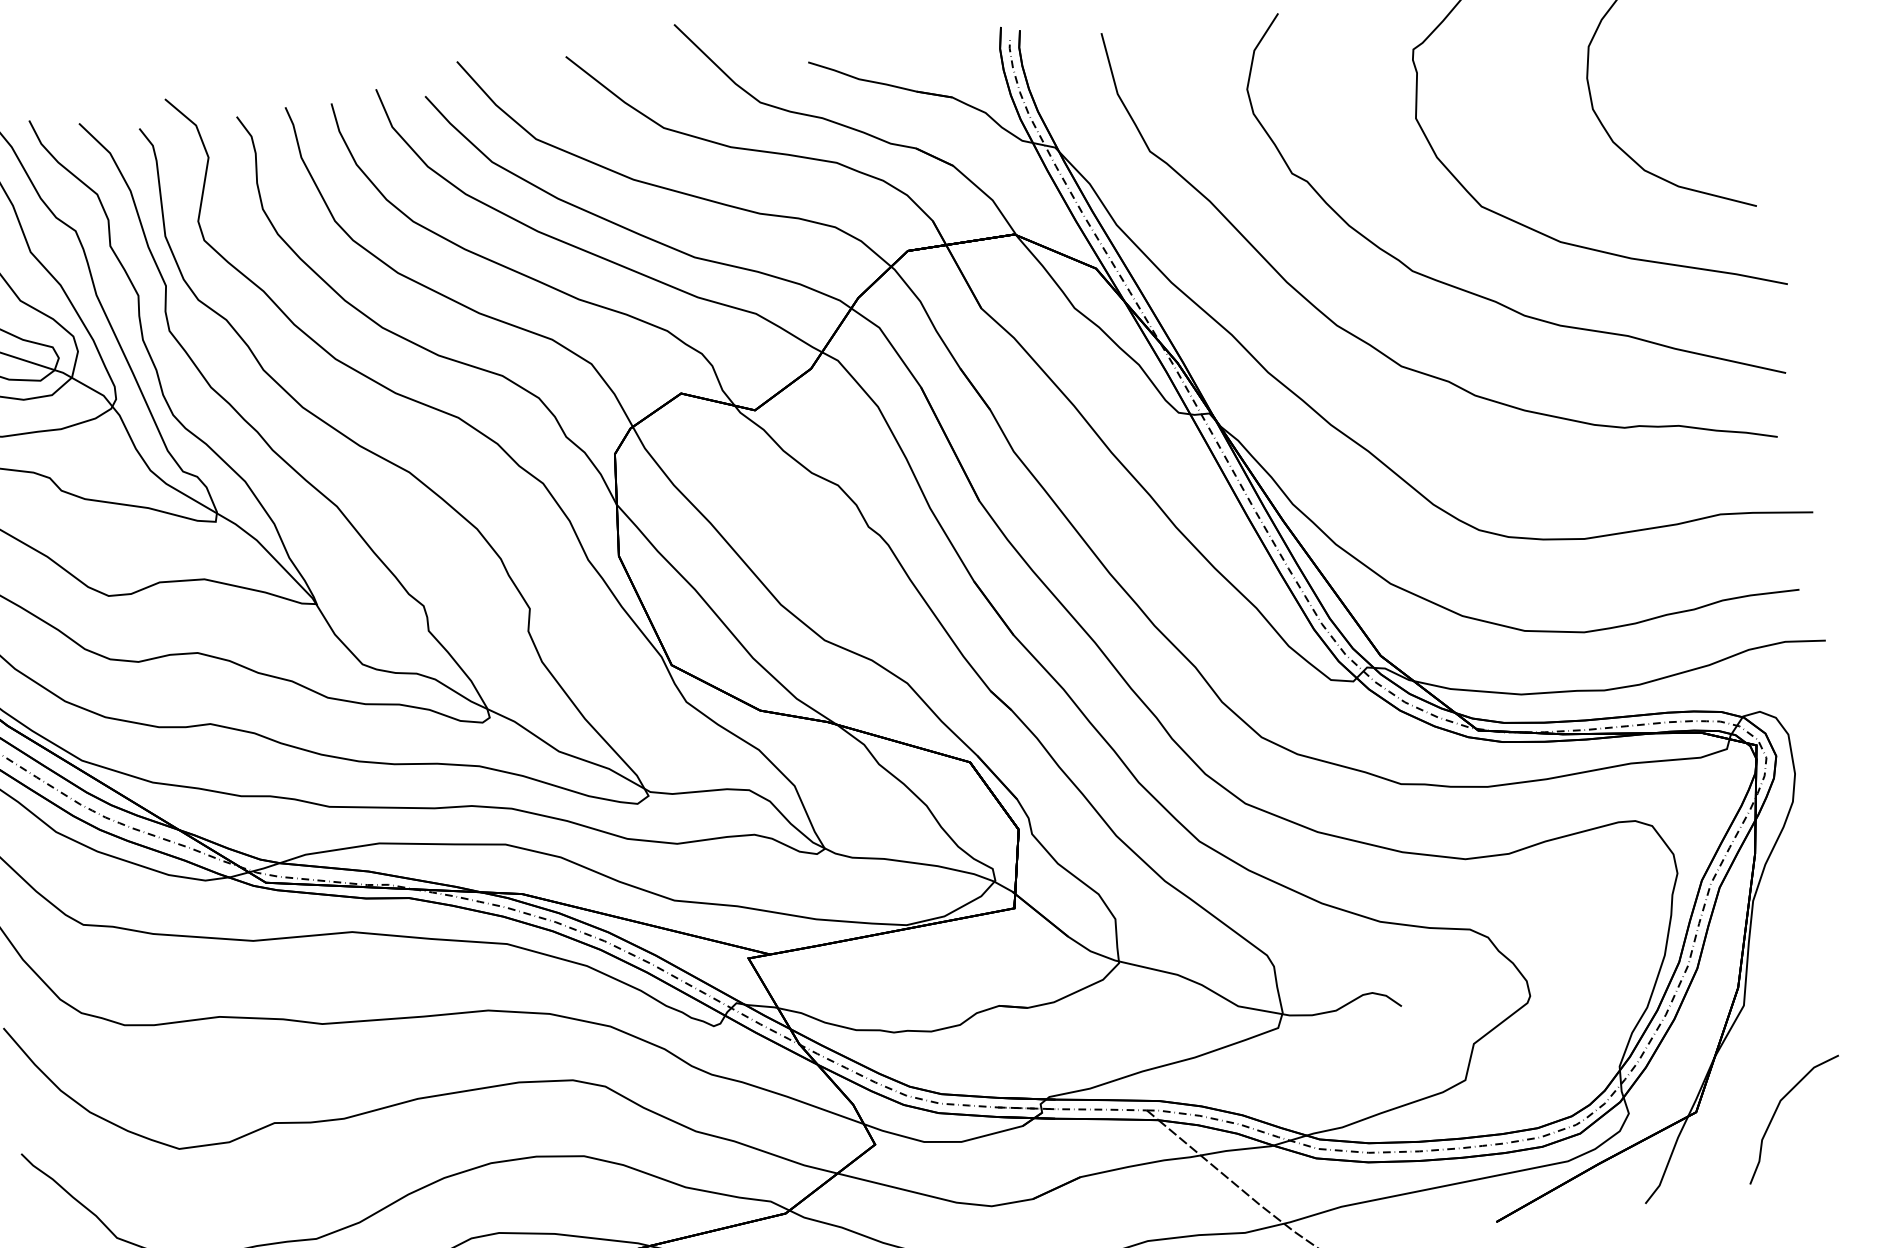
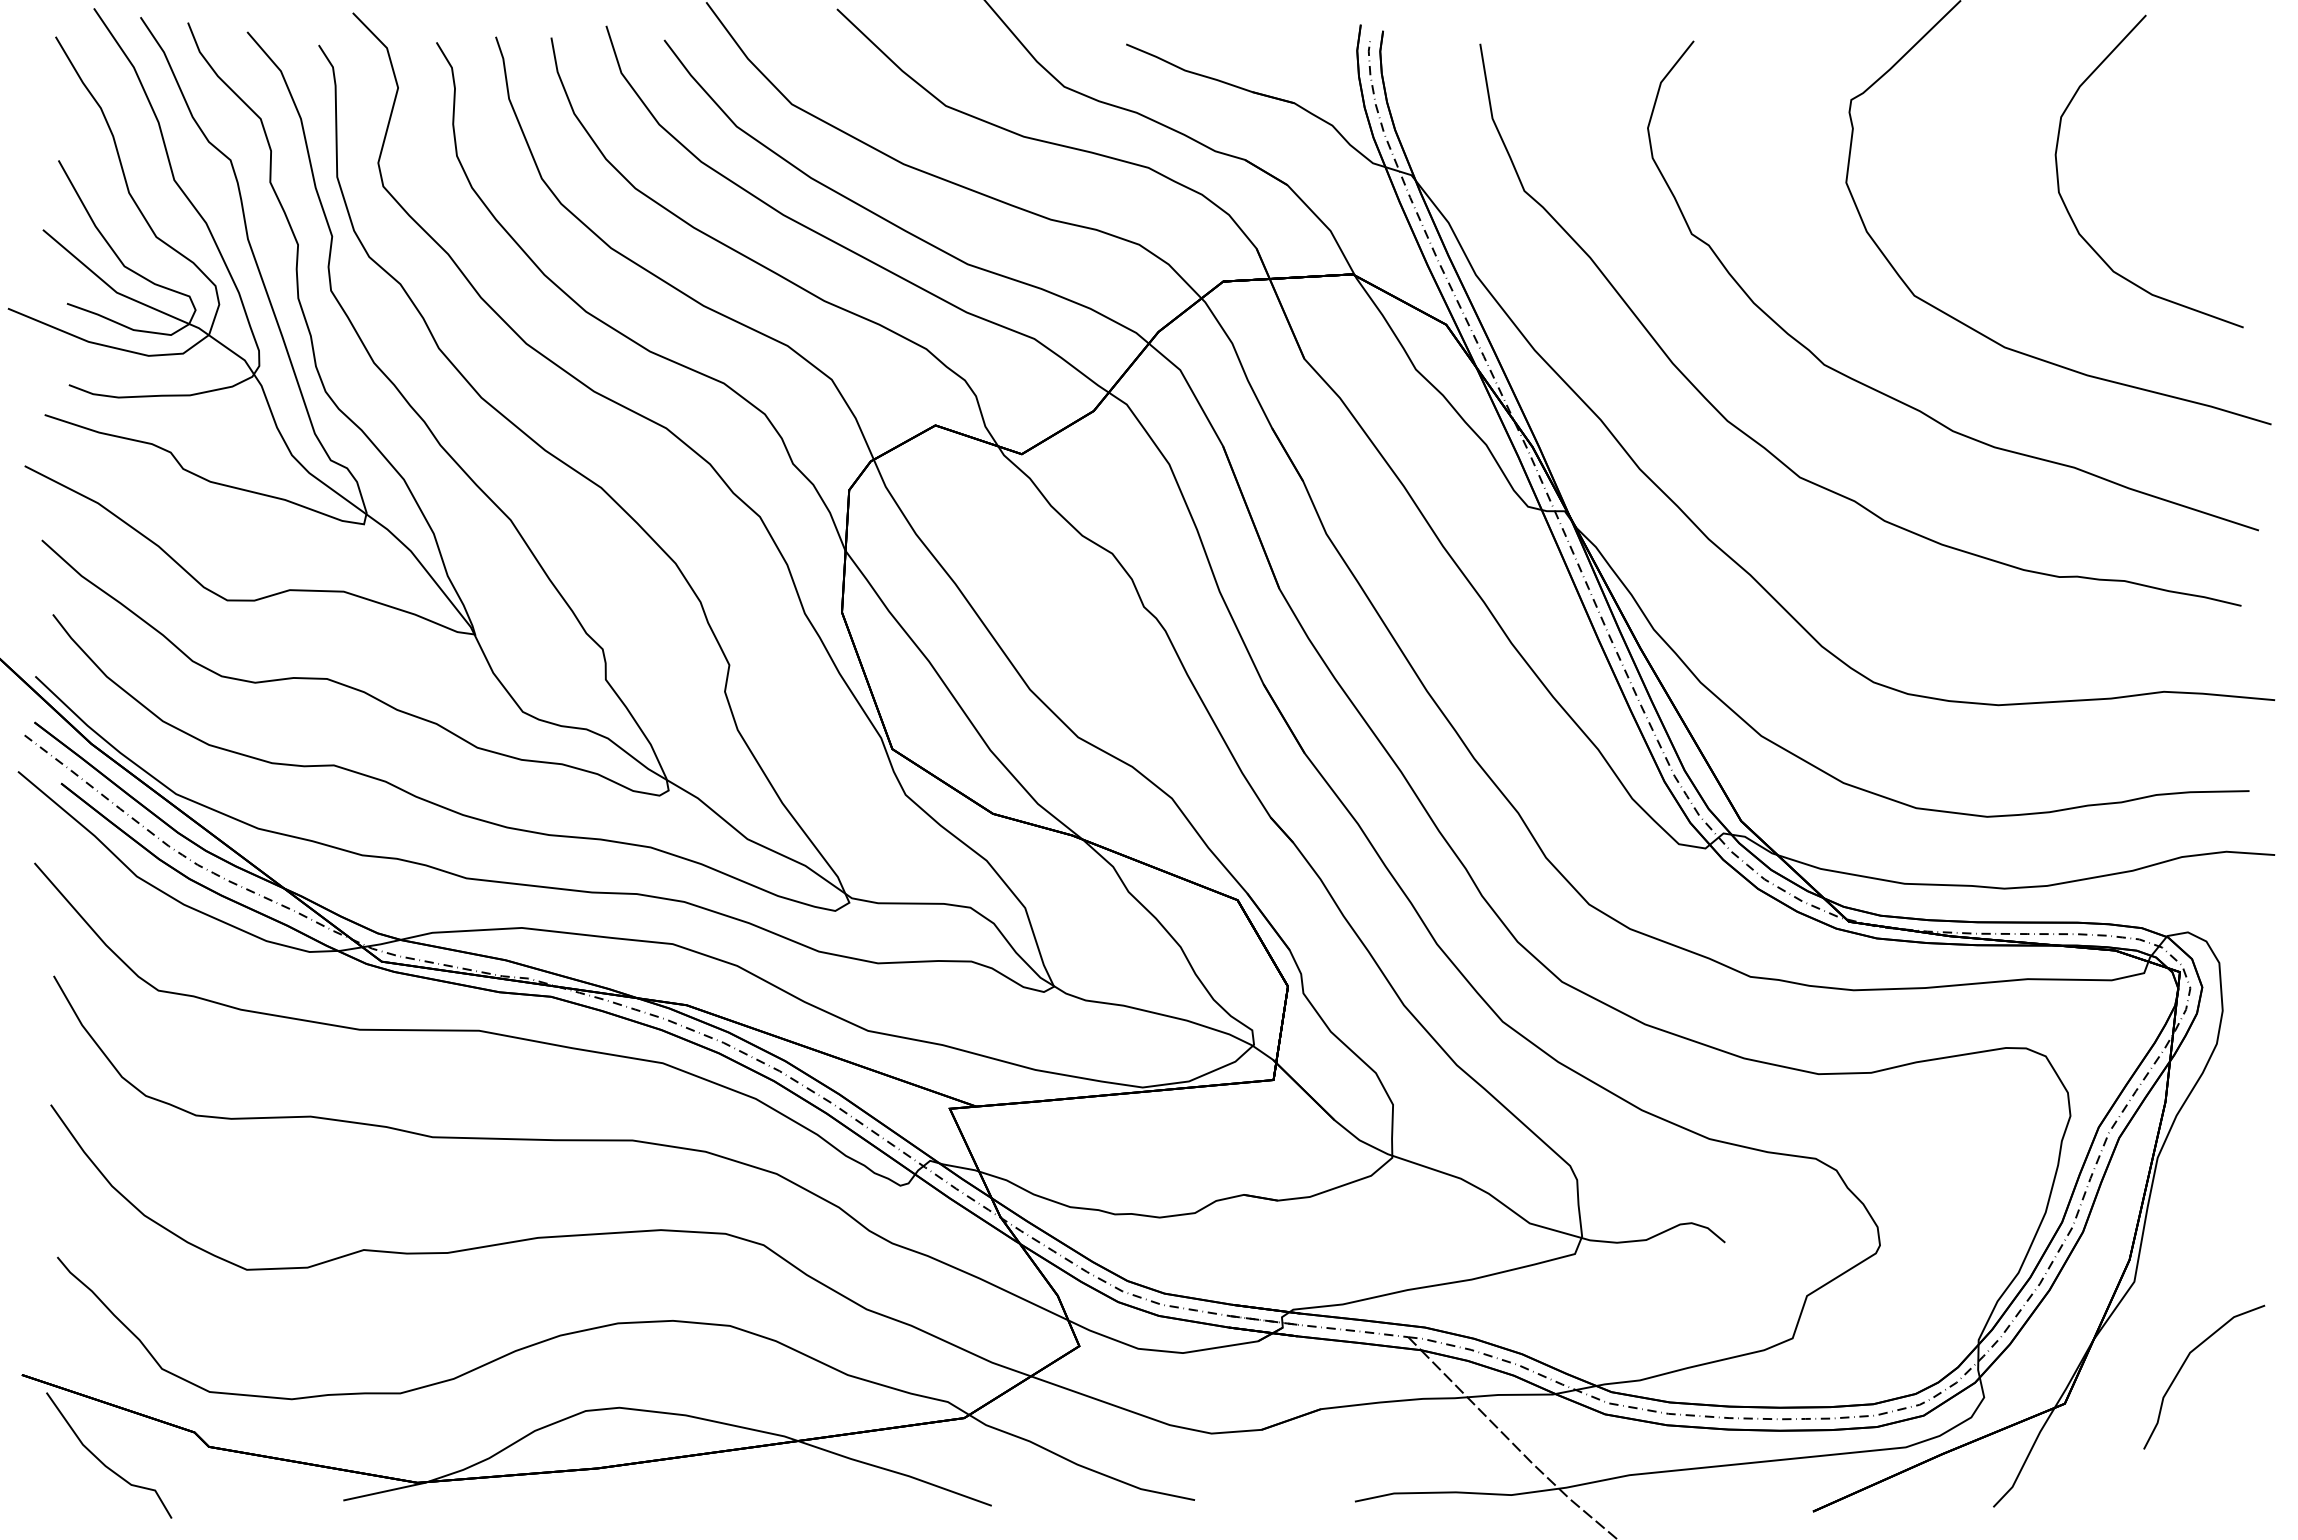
curve: (1776, 1110) -> (2184, 1364), moved

